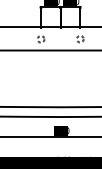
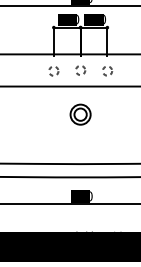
circle: (60, 38) -> (80, 70), added
part: (60, 70) -> (80, 114), added

